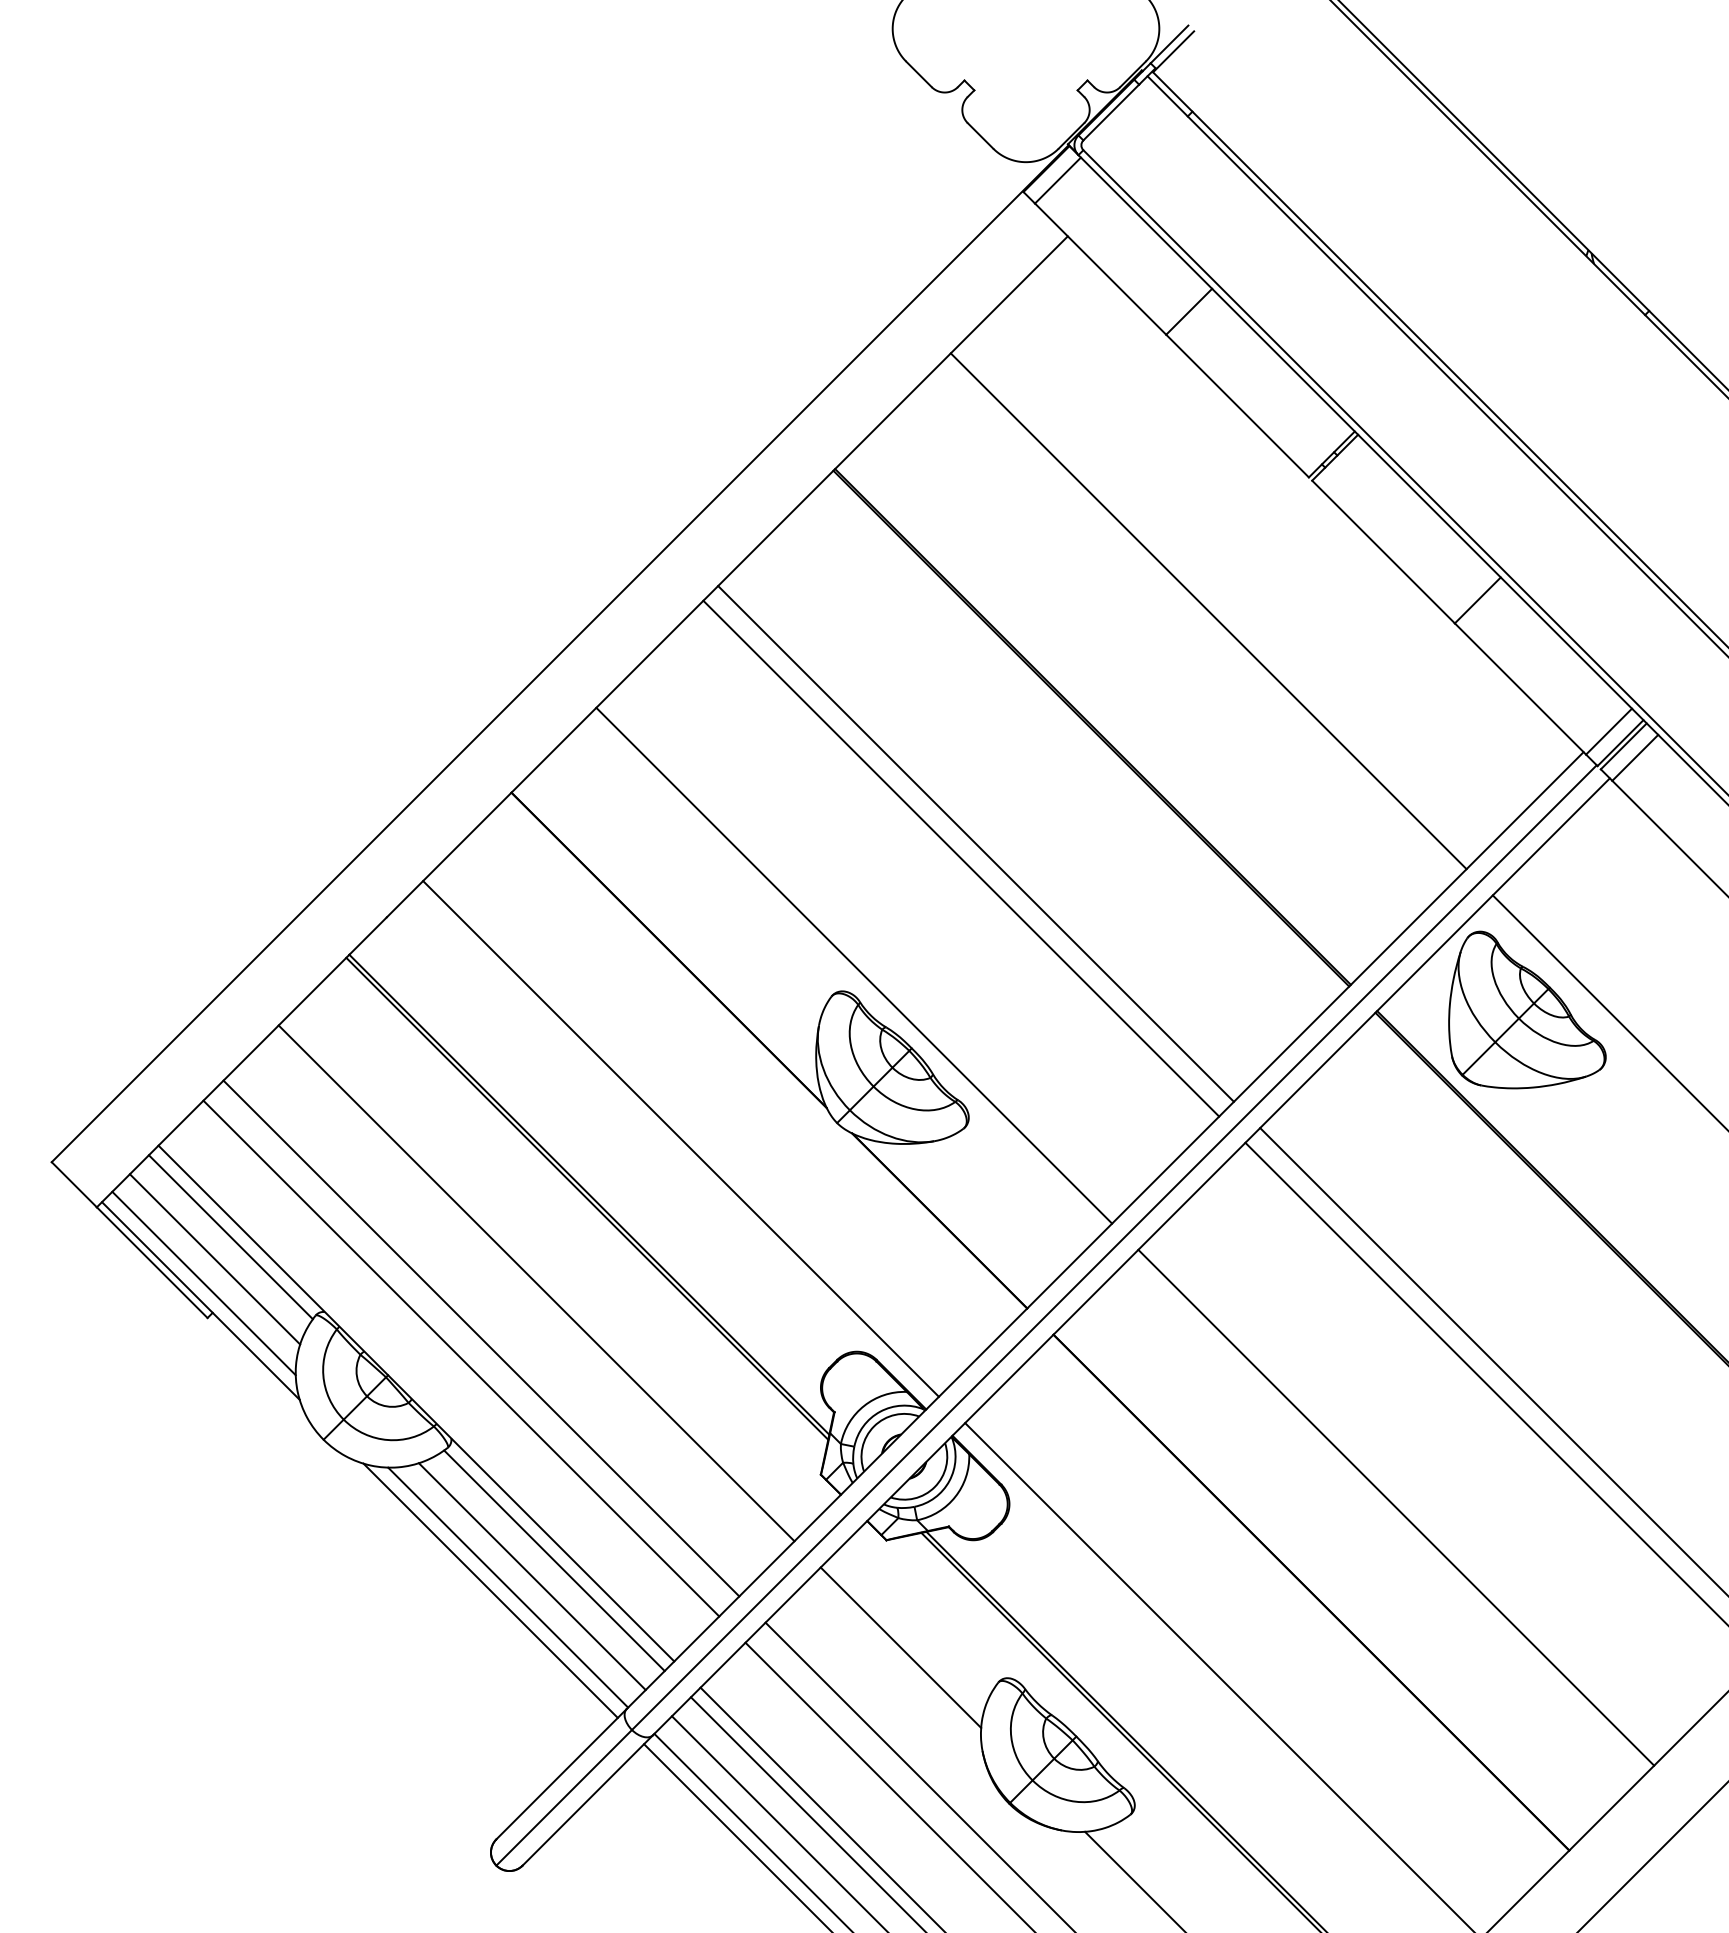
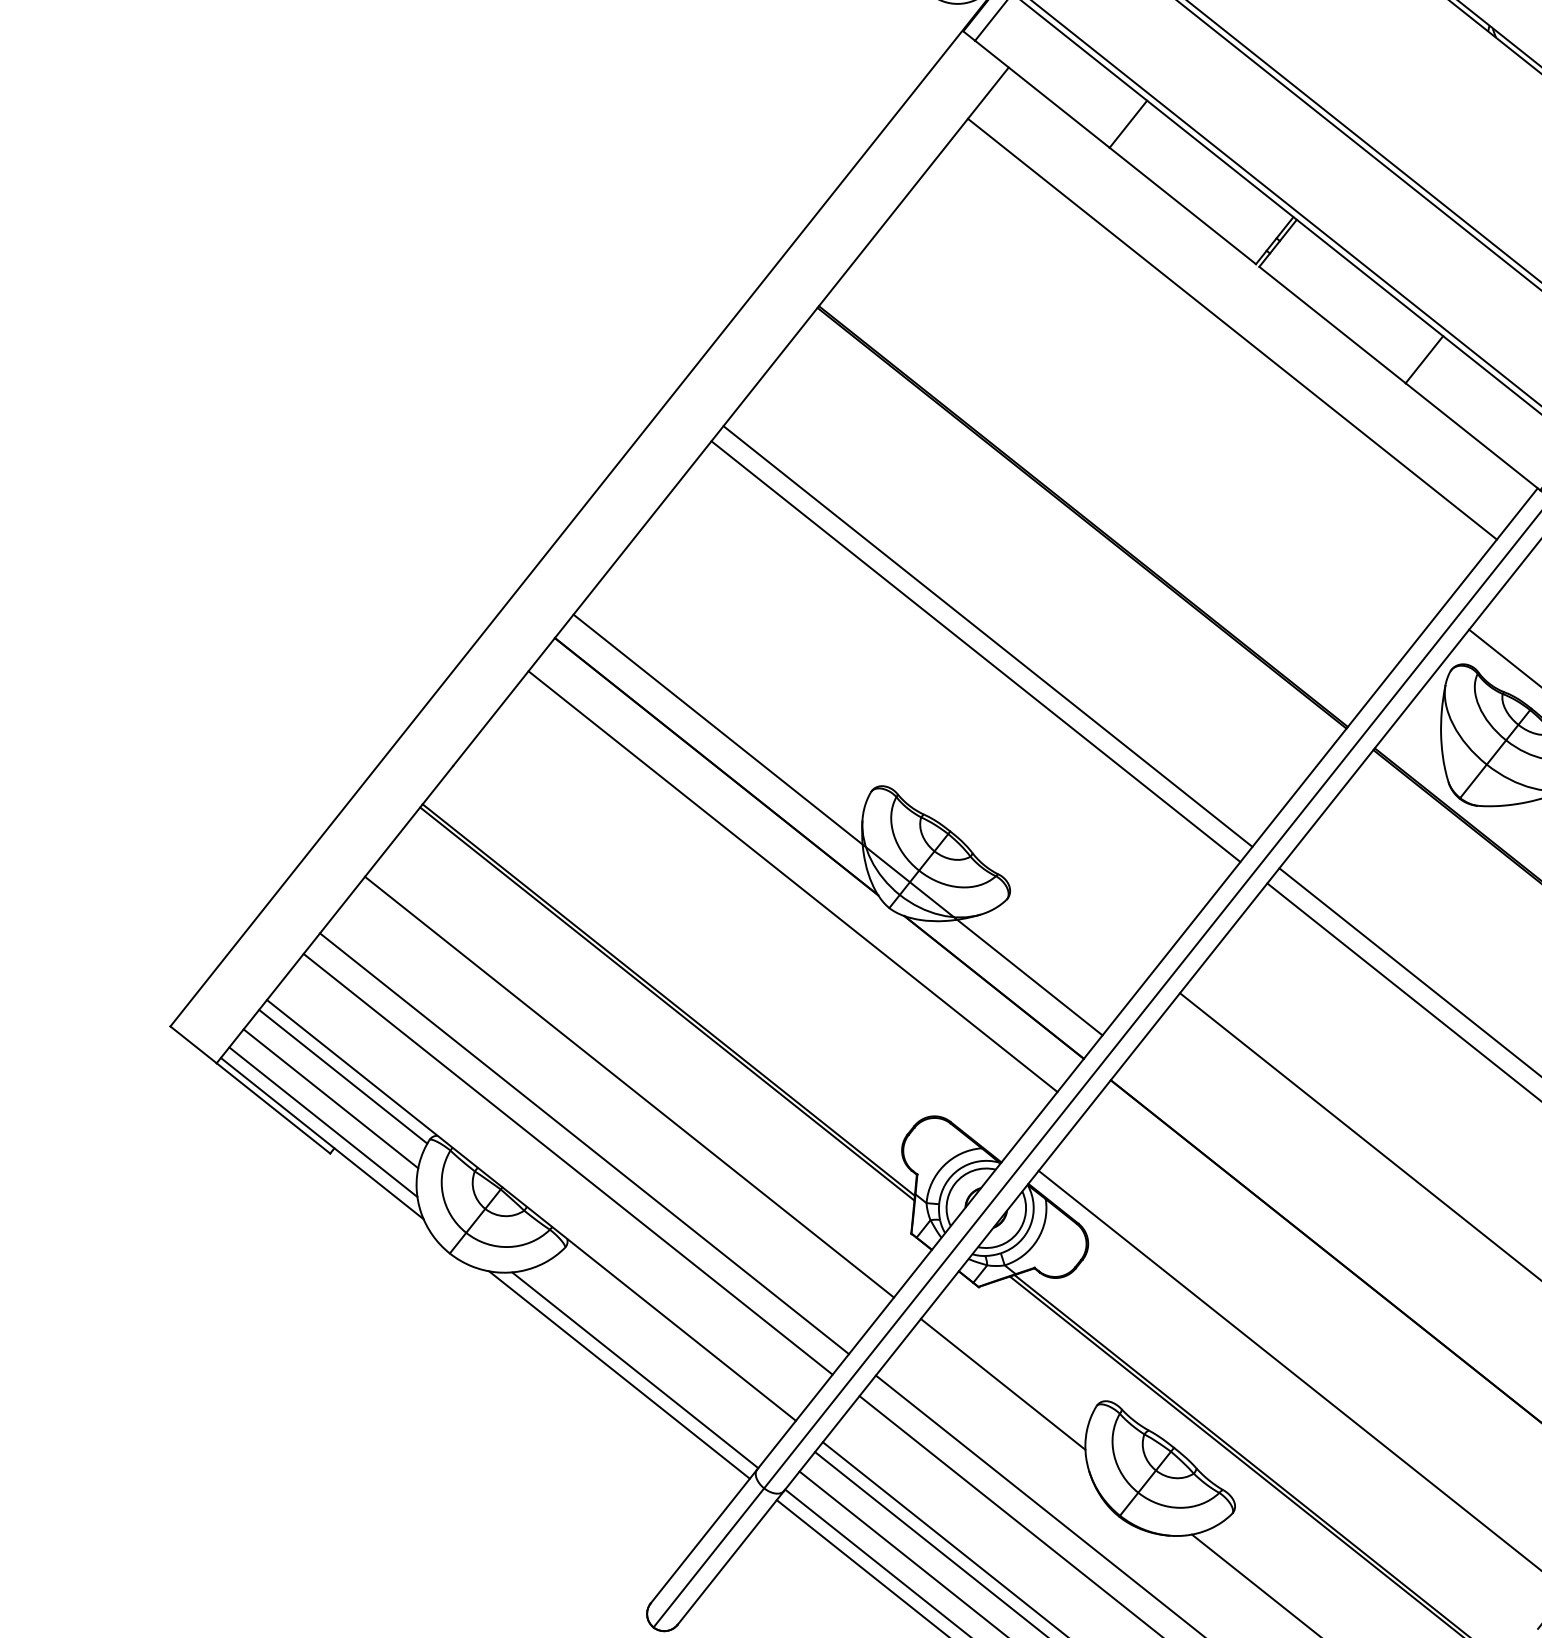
line: (1208, 611) -> (1232, 329), moved
line: (854, 965) -> (838, 824), moved
line: (680, 1138) -> (792, 881), moved
line: (554, 1560) -> (675, 1340), removed
line: (531, 1576) -> (655, 1357), removed

